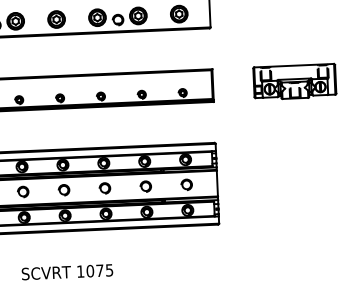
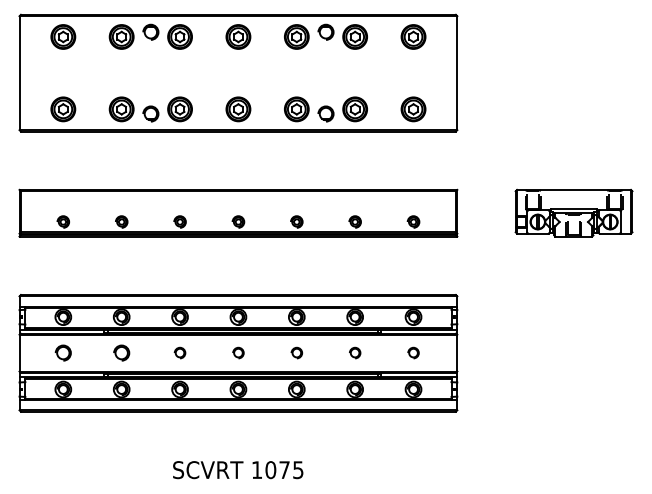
part: (186, 184) -> (413, 352), size x0.7
part: (145, 186) -> (354, 352), size x0.7
part: (104, 188) -> (296, 352), size x0.7
part: (64, 189) -> (238, 352), size x0.7
part: (22, 191) -> (179, 352), size x0.7

